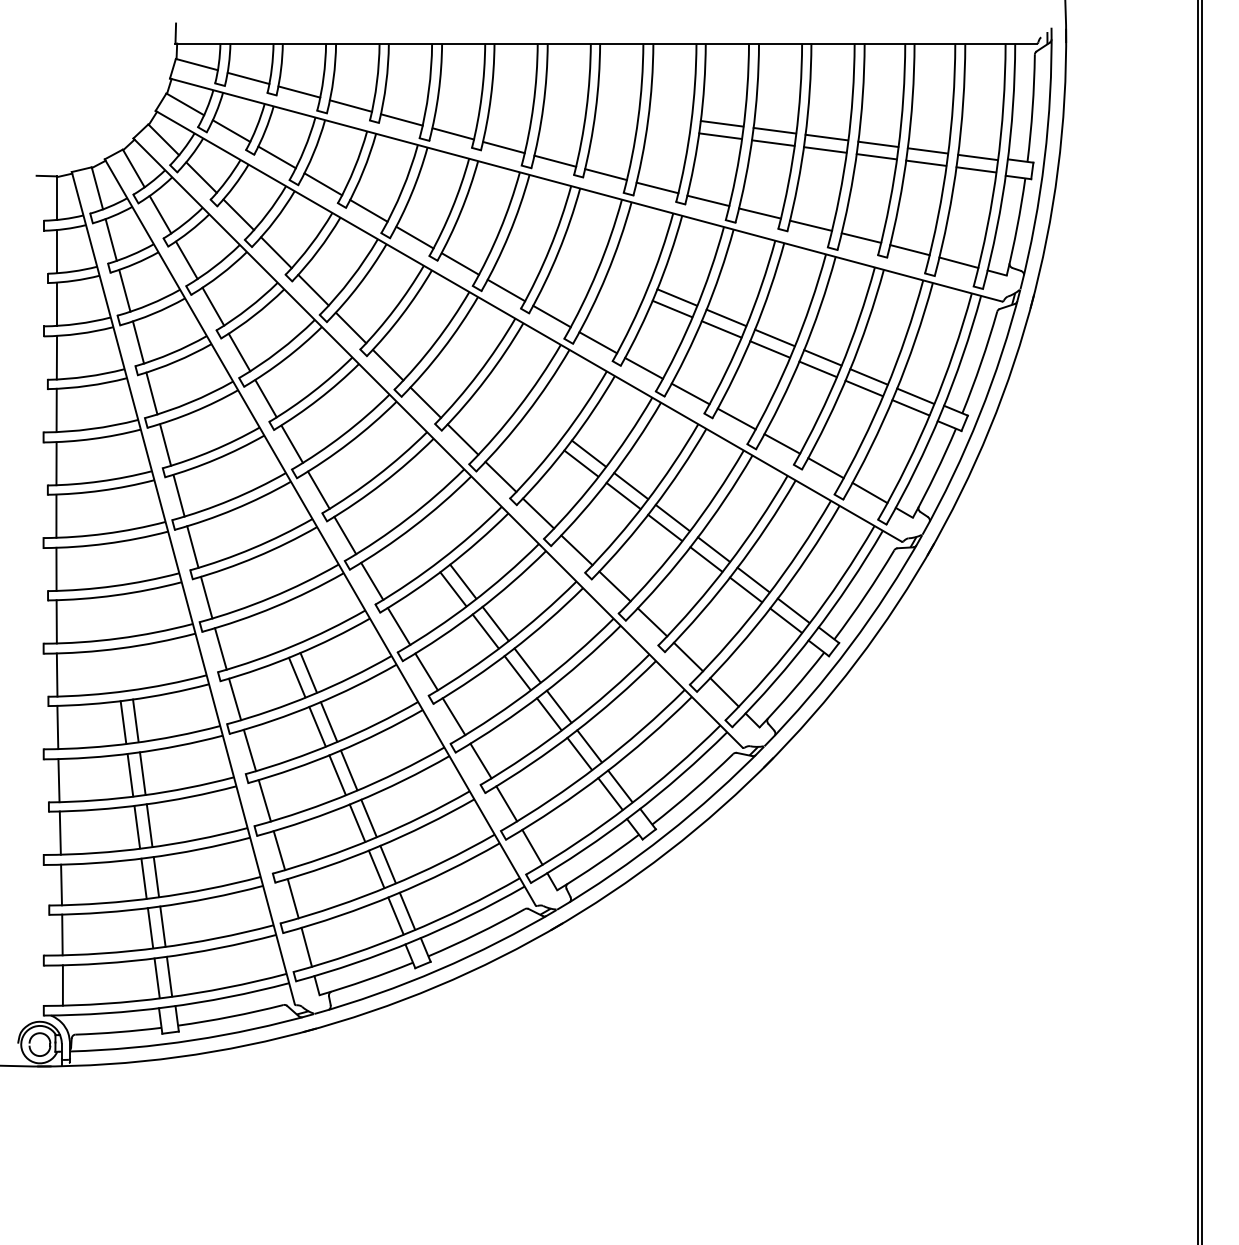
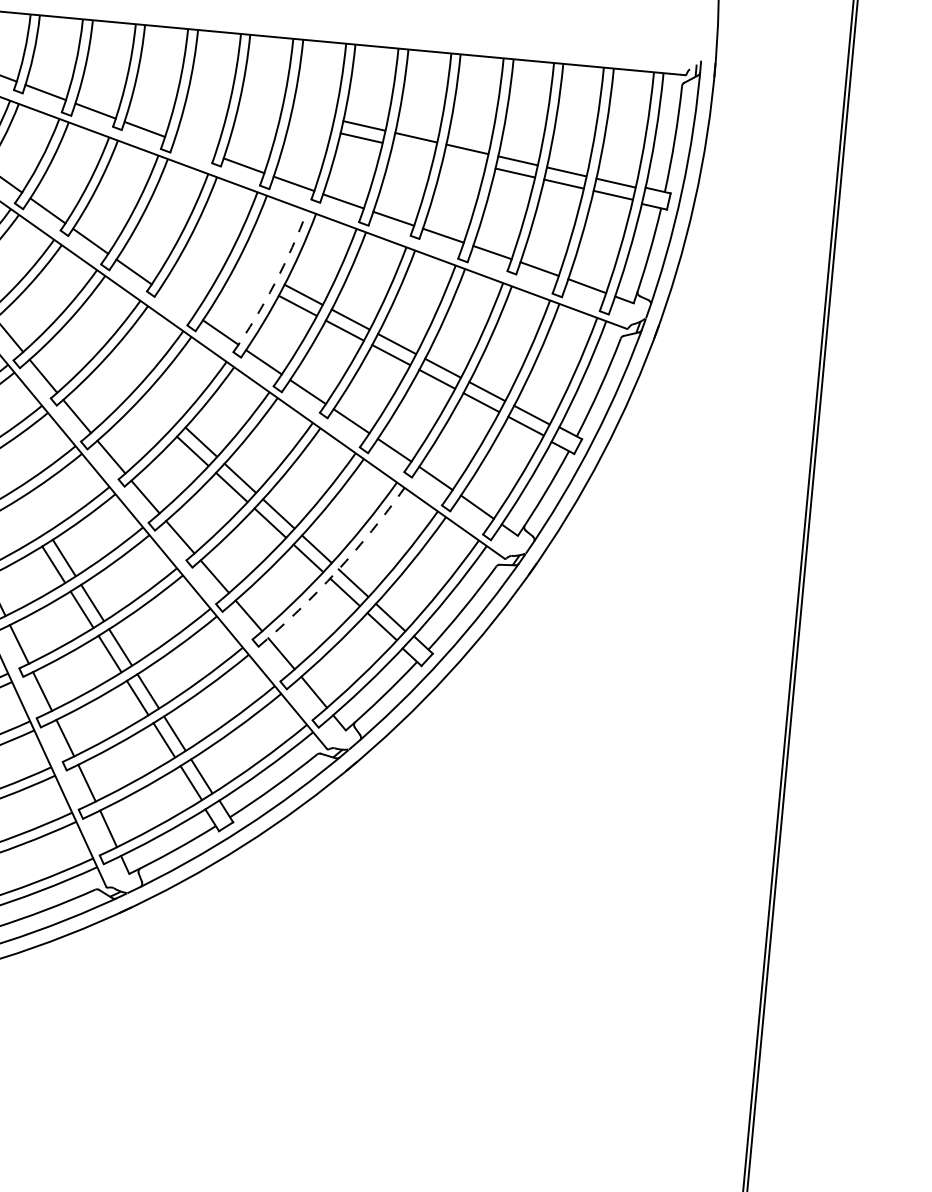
line: (773, 142) -> (413, 149), removed
line: (824, 149) -> (463, 160), removed
line: (555, 160) -> (195, 147), removed
arc: (647, 289) -> (274, 284), solid -> dashed
line: (551, 316) -> (176, 302), removed
arc: (735, 570) -> (336, 571), solid -> dashed

